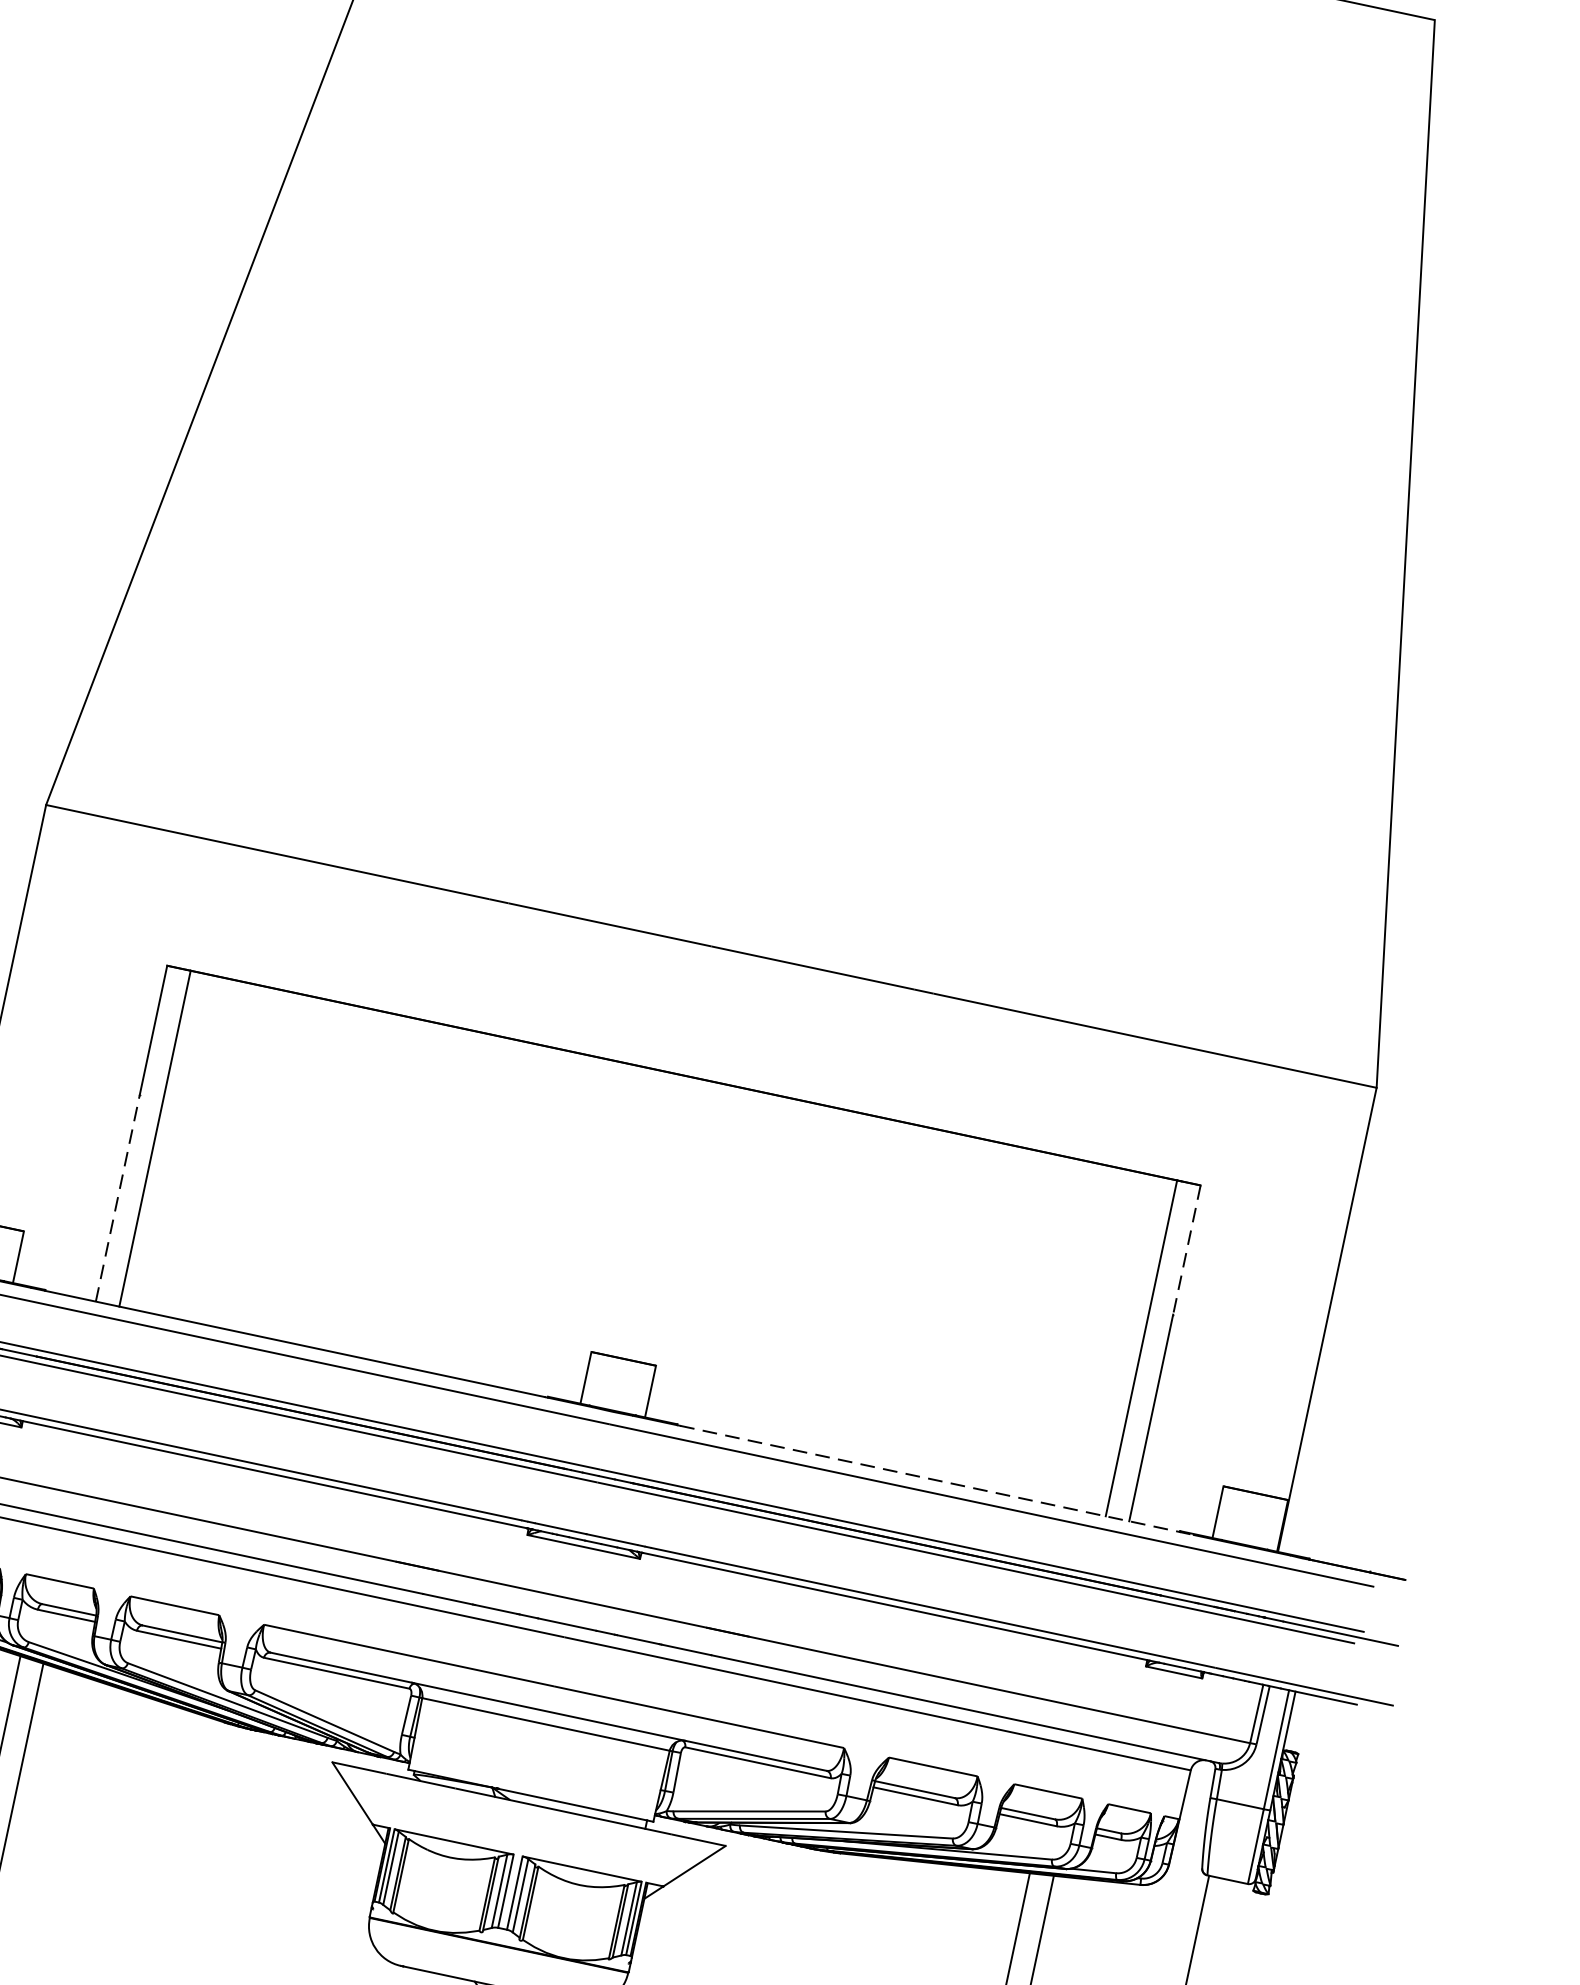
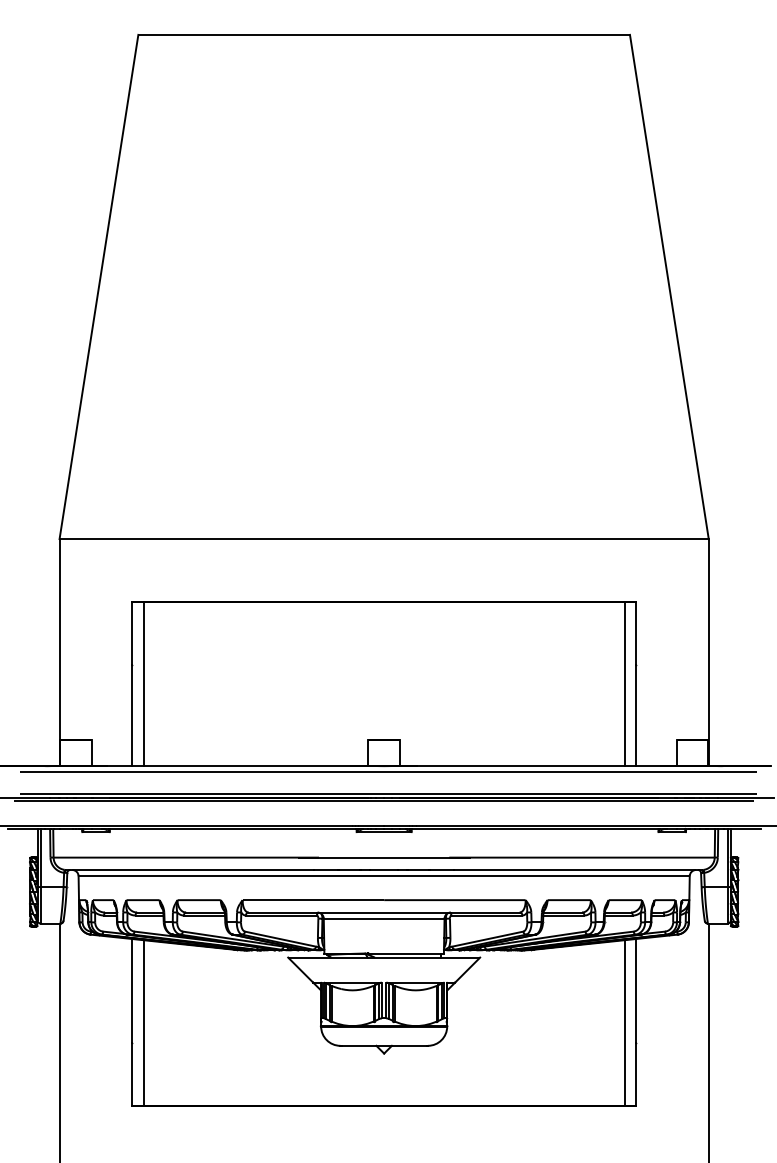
line: (118, 1198) -> (132, 715), dashed -> solid
line: (1187, 1249) -> (636, 633), dashed -> solid
line: (936, 1481) -> (542, 766), dashed -> solid

